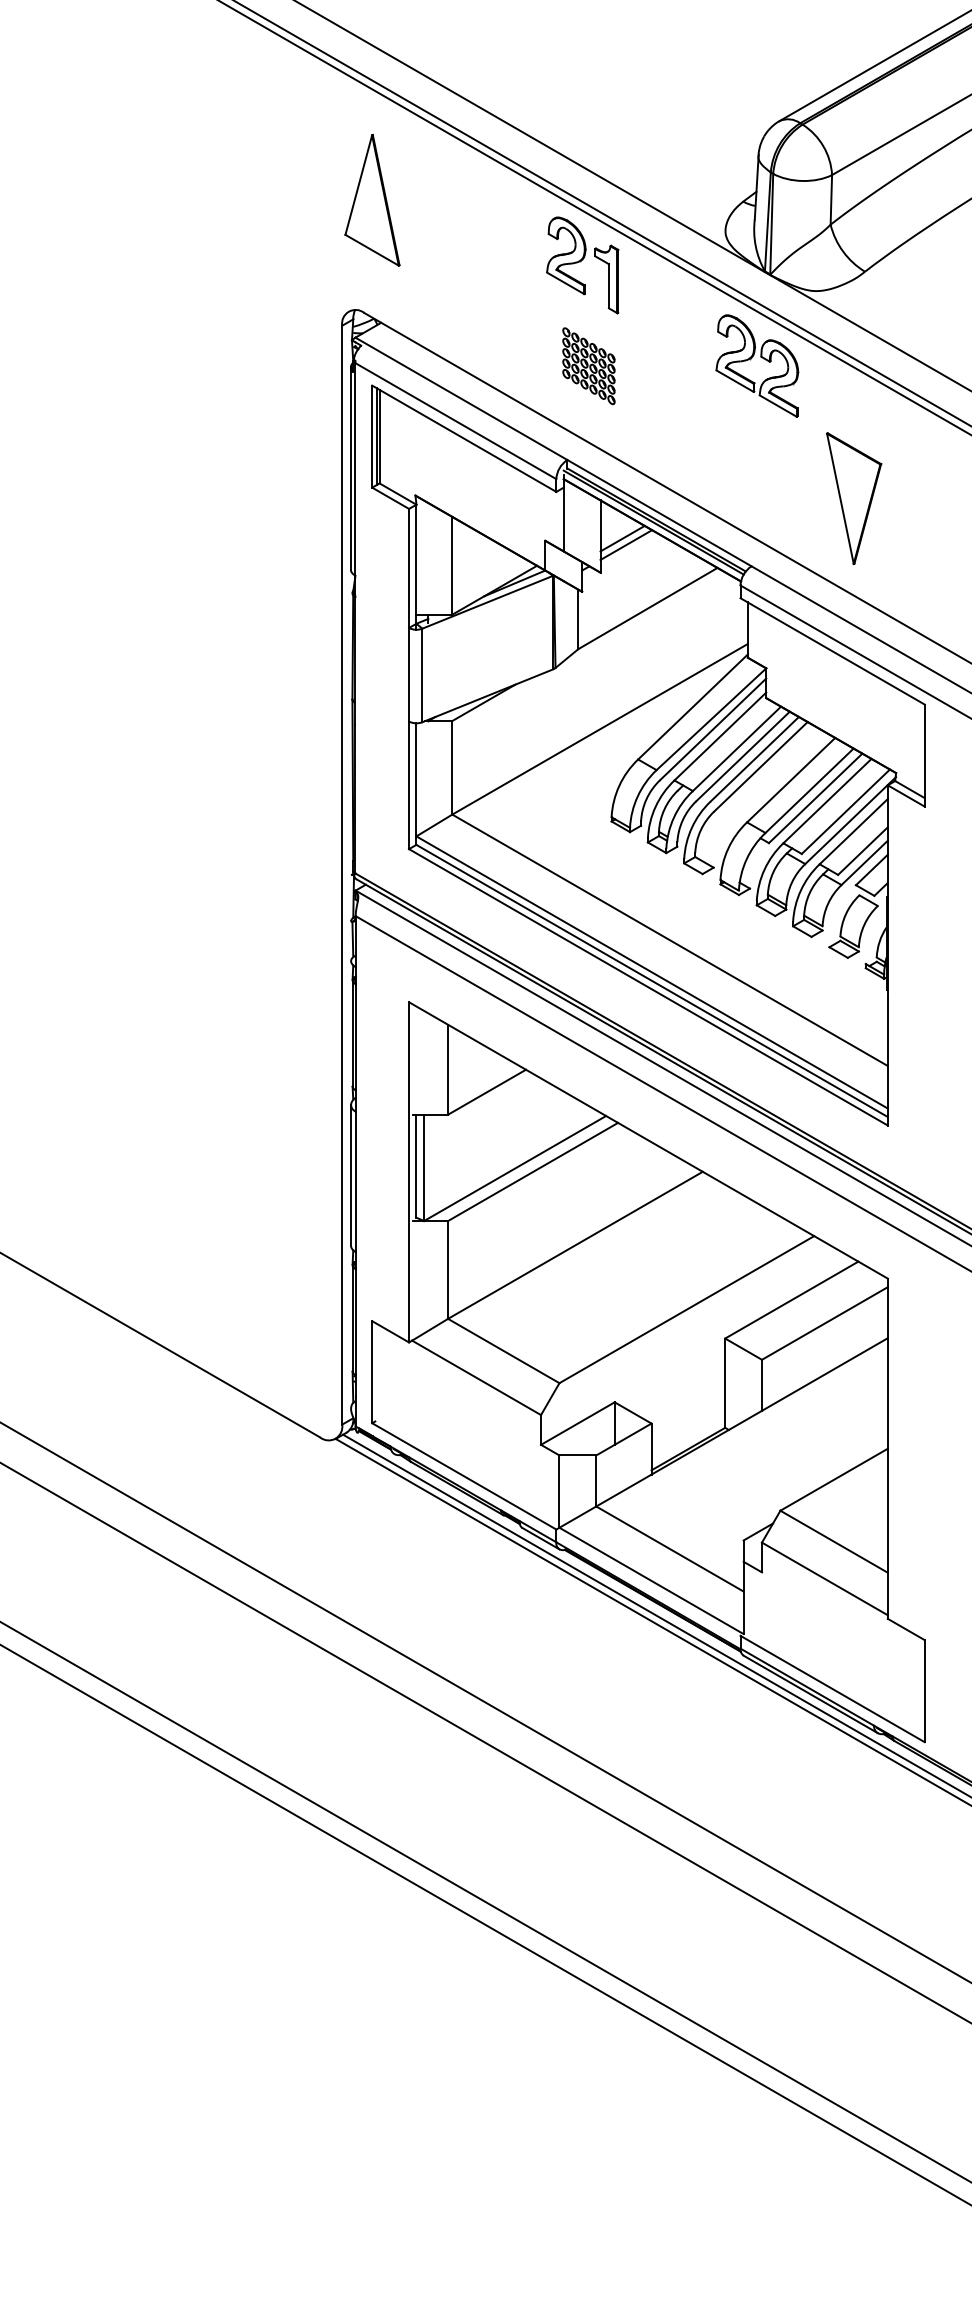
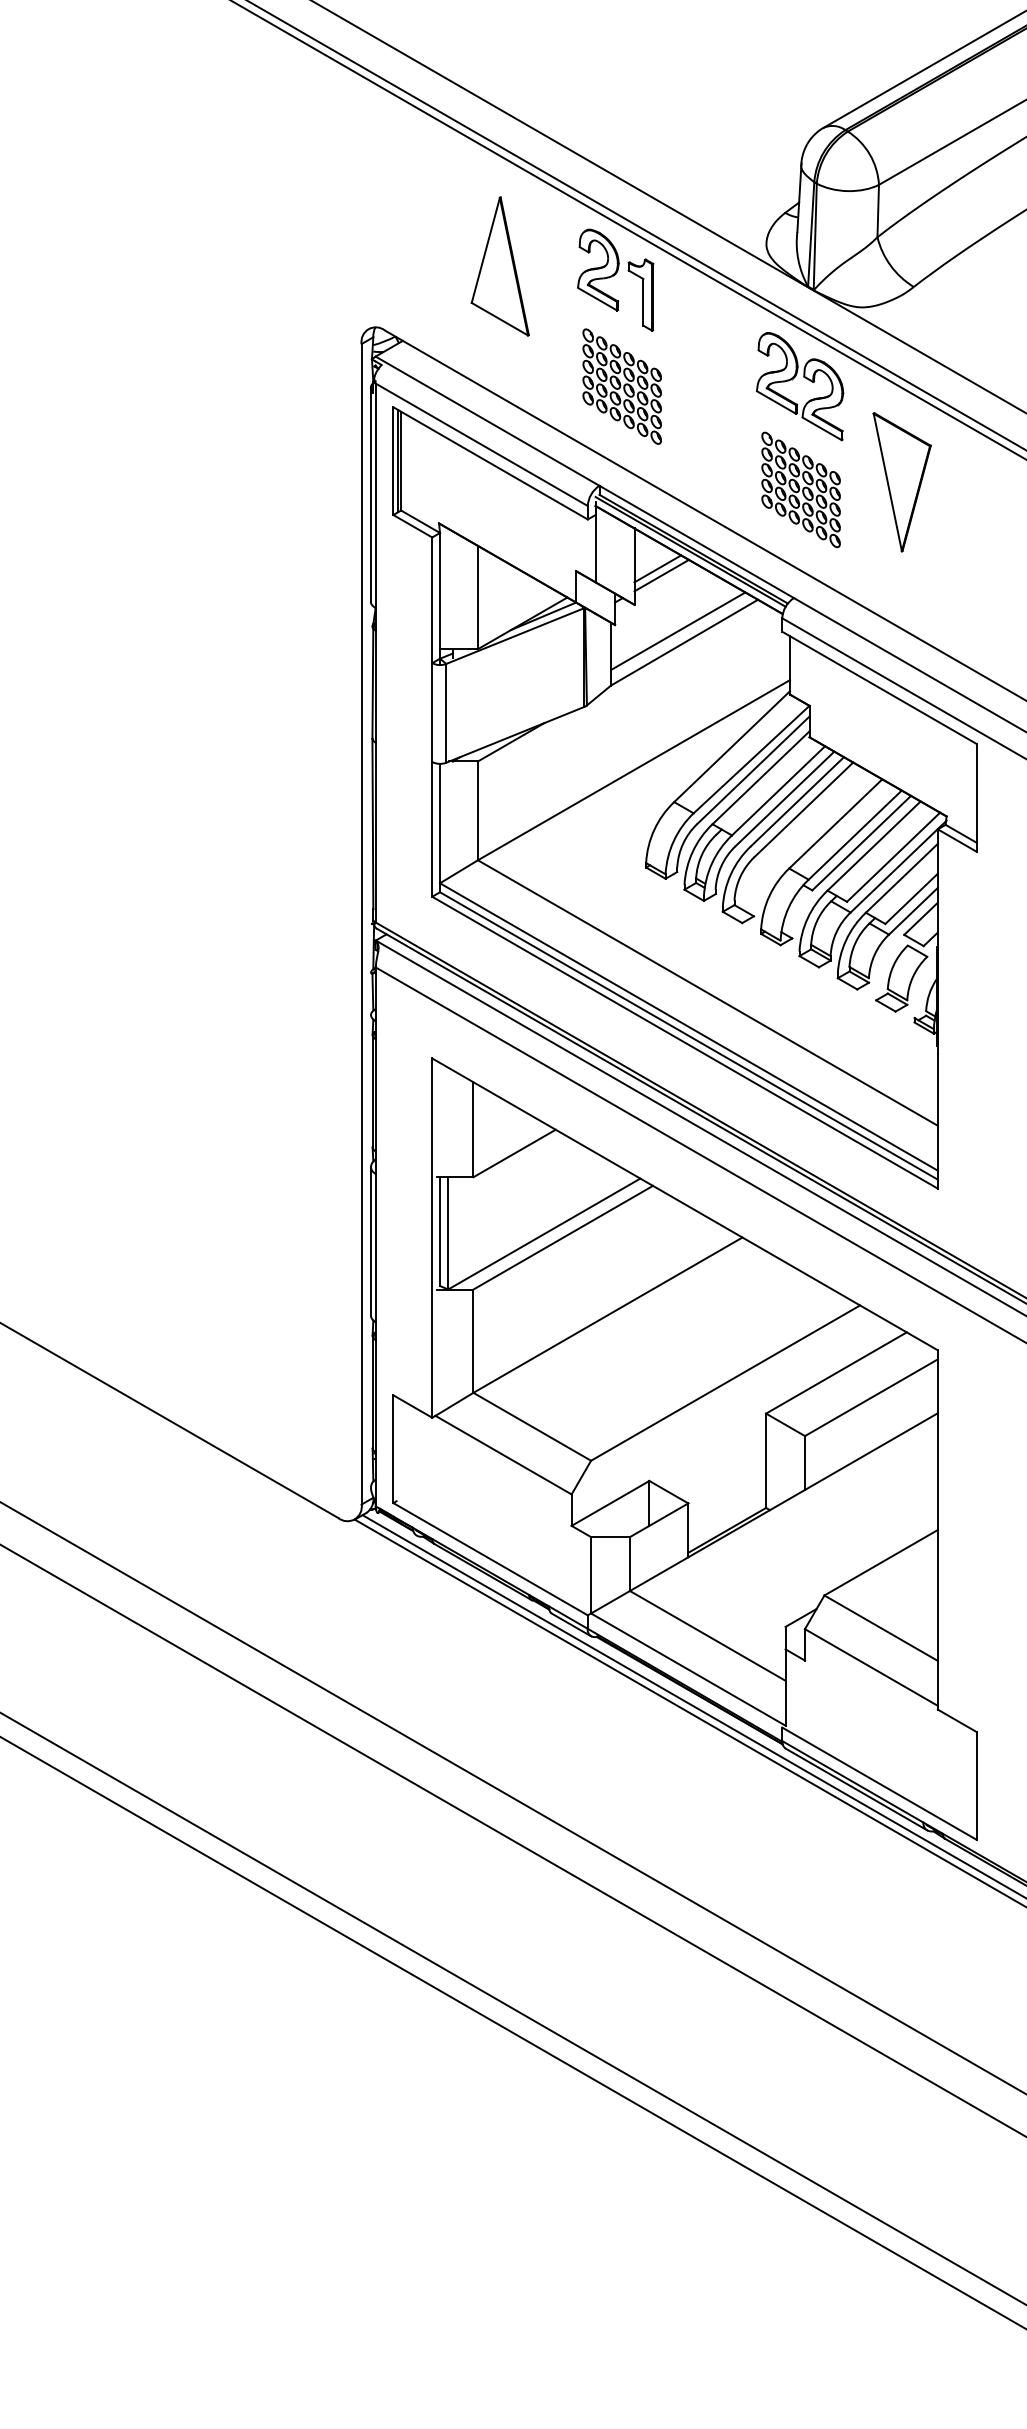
part: (372, 199) -> (500, 265), moved
part: (588, 366) -> (621, 387), size x1.43
part: (757, 463) -> (800, 489), added
part: (854, 498) -> (902, 482), moved
line: (641, 597) -> (677, 631), added

